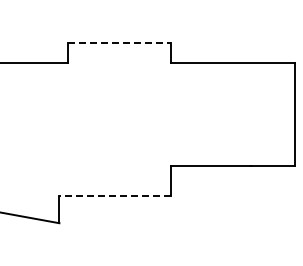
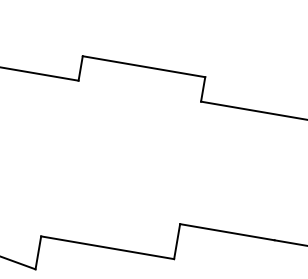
line: (120, 42) -> (145, 66), dashed -> solid
line: (115, 195) -> (107, 247), dashed -> solid

